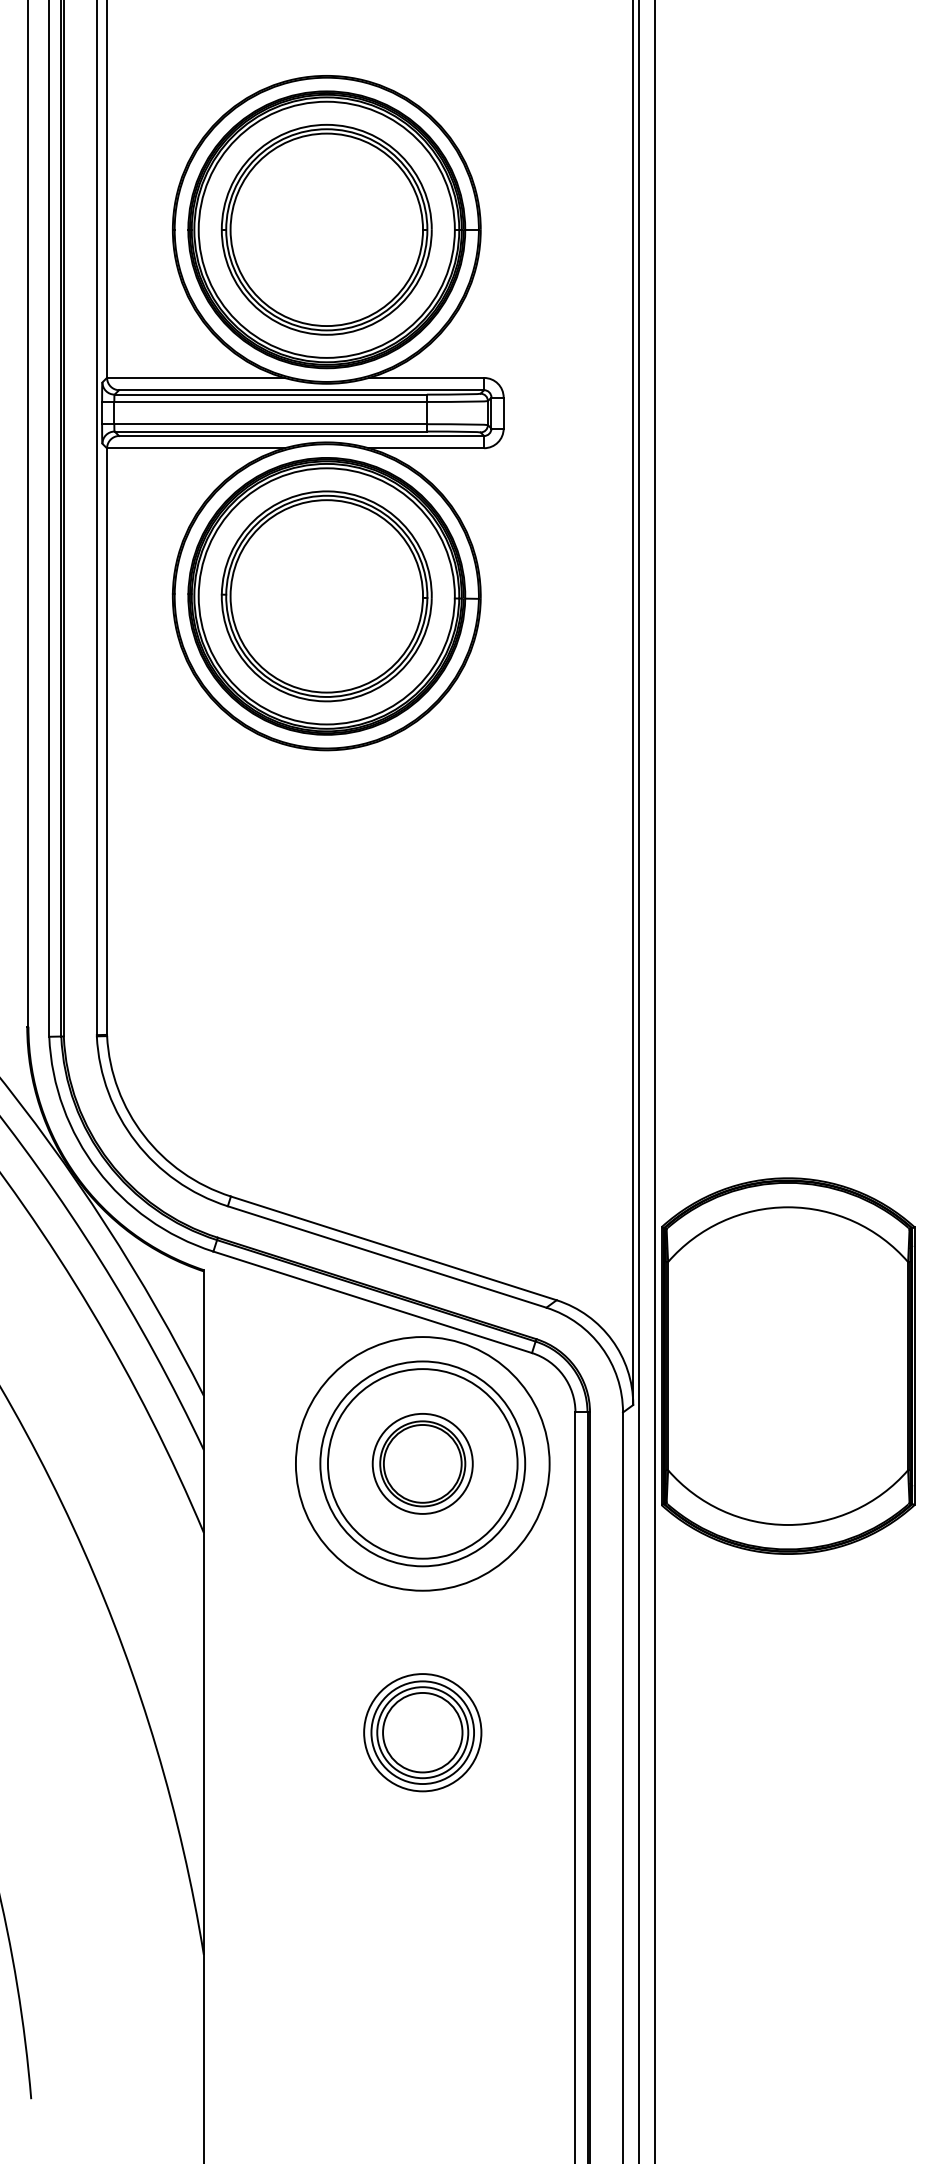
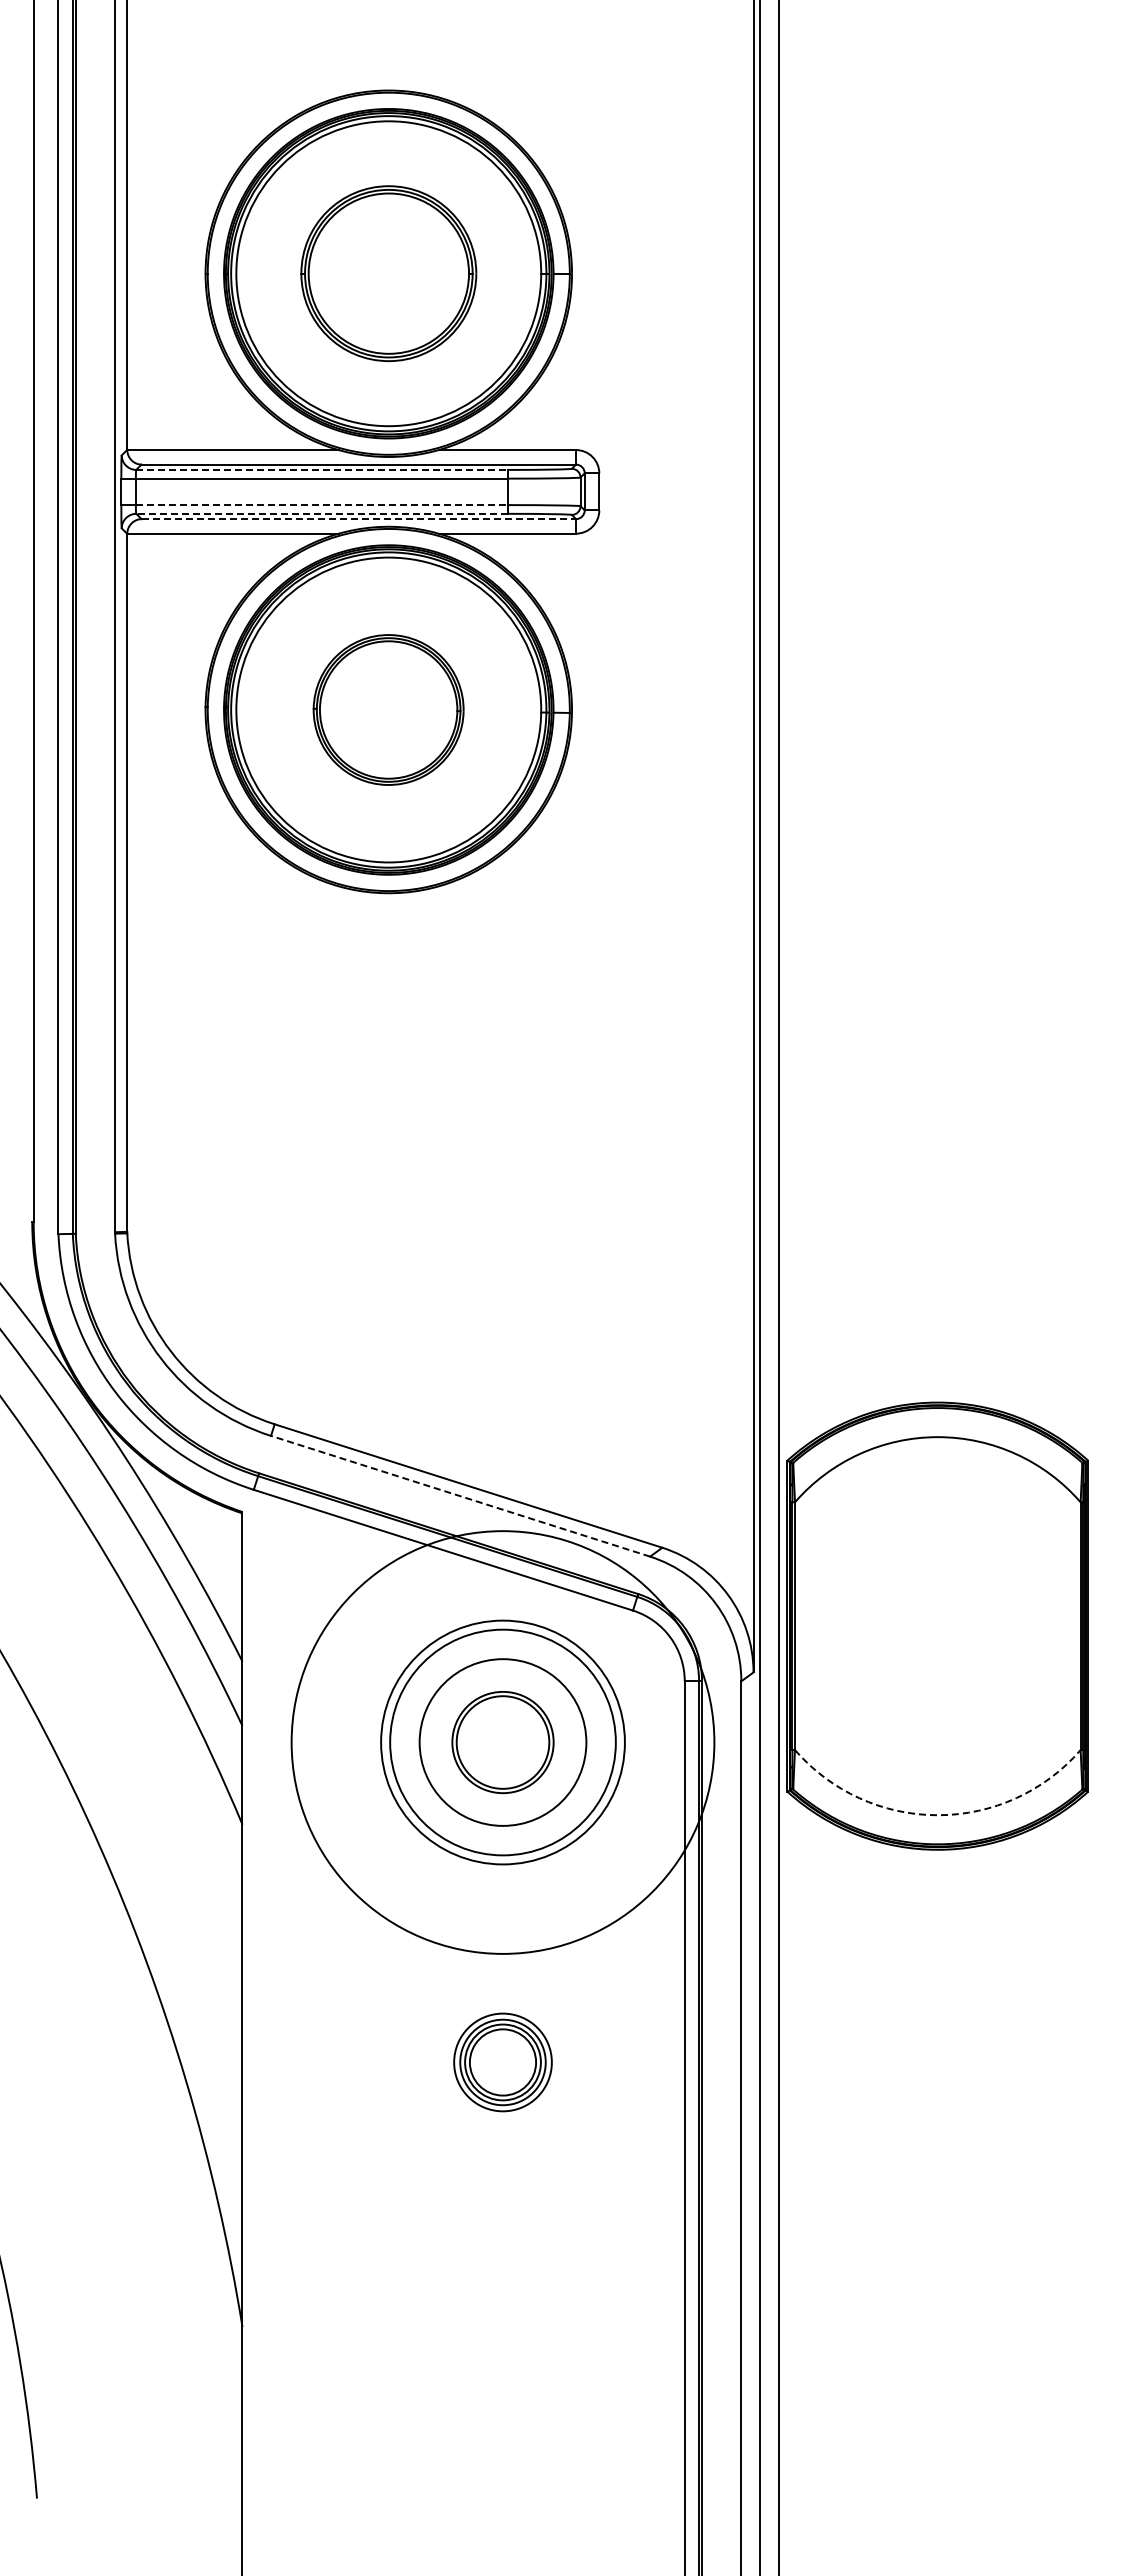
part: (326, 229) -> (388, 273), size x0.7
line: (271, 394) -> (322, 469), solid -> dashed
line: (270, 424) -> (321, 505), solid -> dashed
line: (271, 431) -> (322, 513), solid -> dashed
line: (302, 436) -> (359, 519), solid -> dashed
part: (326, 595) -> (388, 709), size x0.6
line: (387, 1257) -> (460, 1496), solid -> dashed
circle: (422, 1463) -> (502, 1742), size x1.4
circle: (423, 1463) -> (503, 1742), size x1.4
arc: (787, 1525) -> (937, 1815), solid -> dashed
part: (422, 1732) -> (502, 2062), size x0.7

